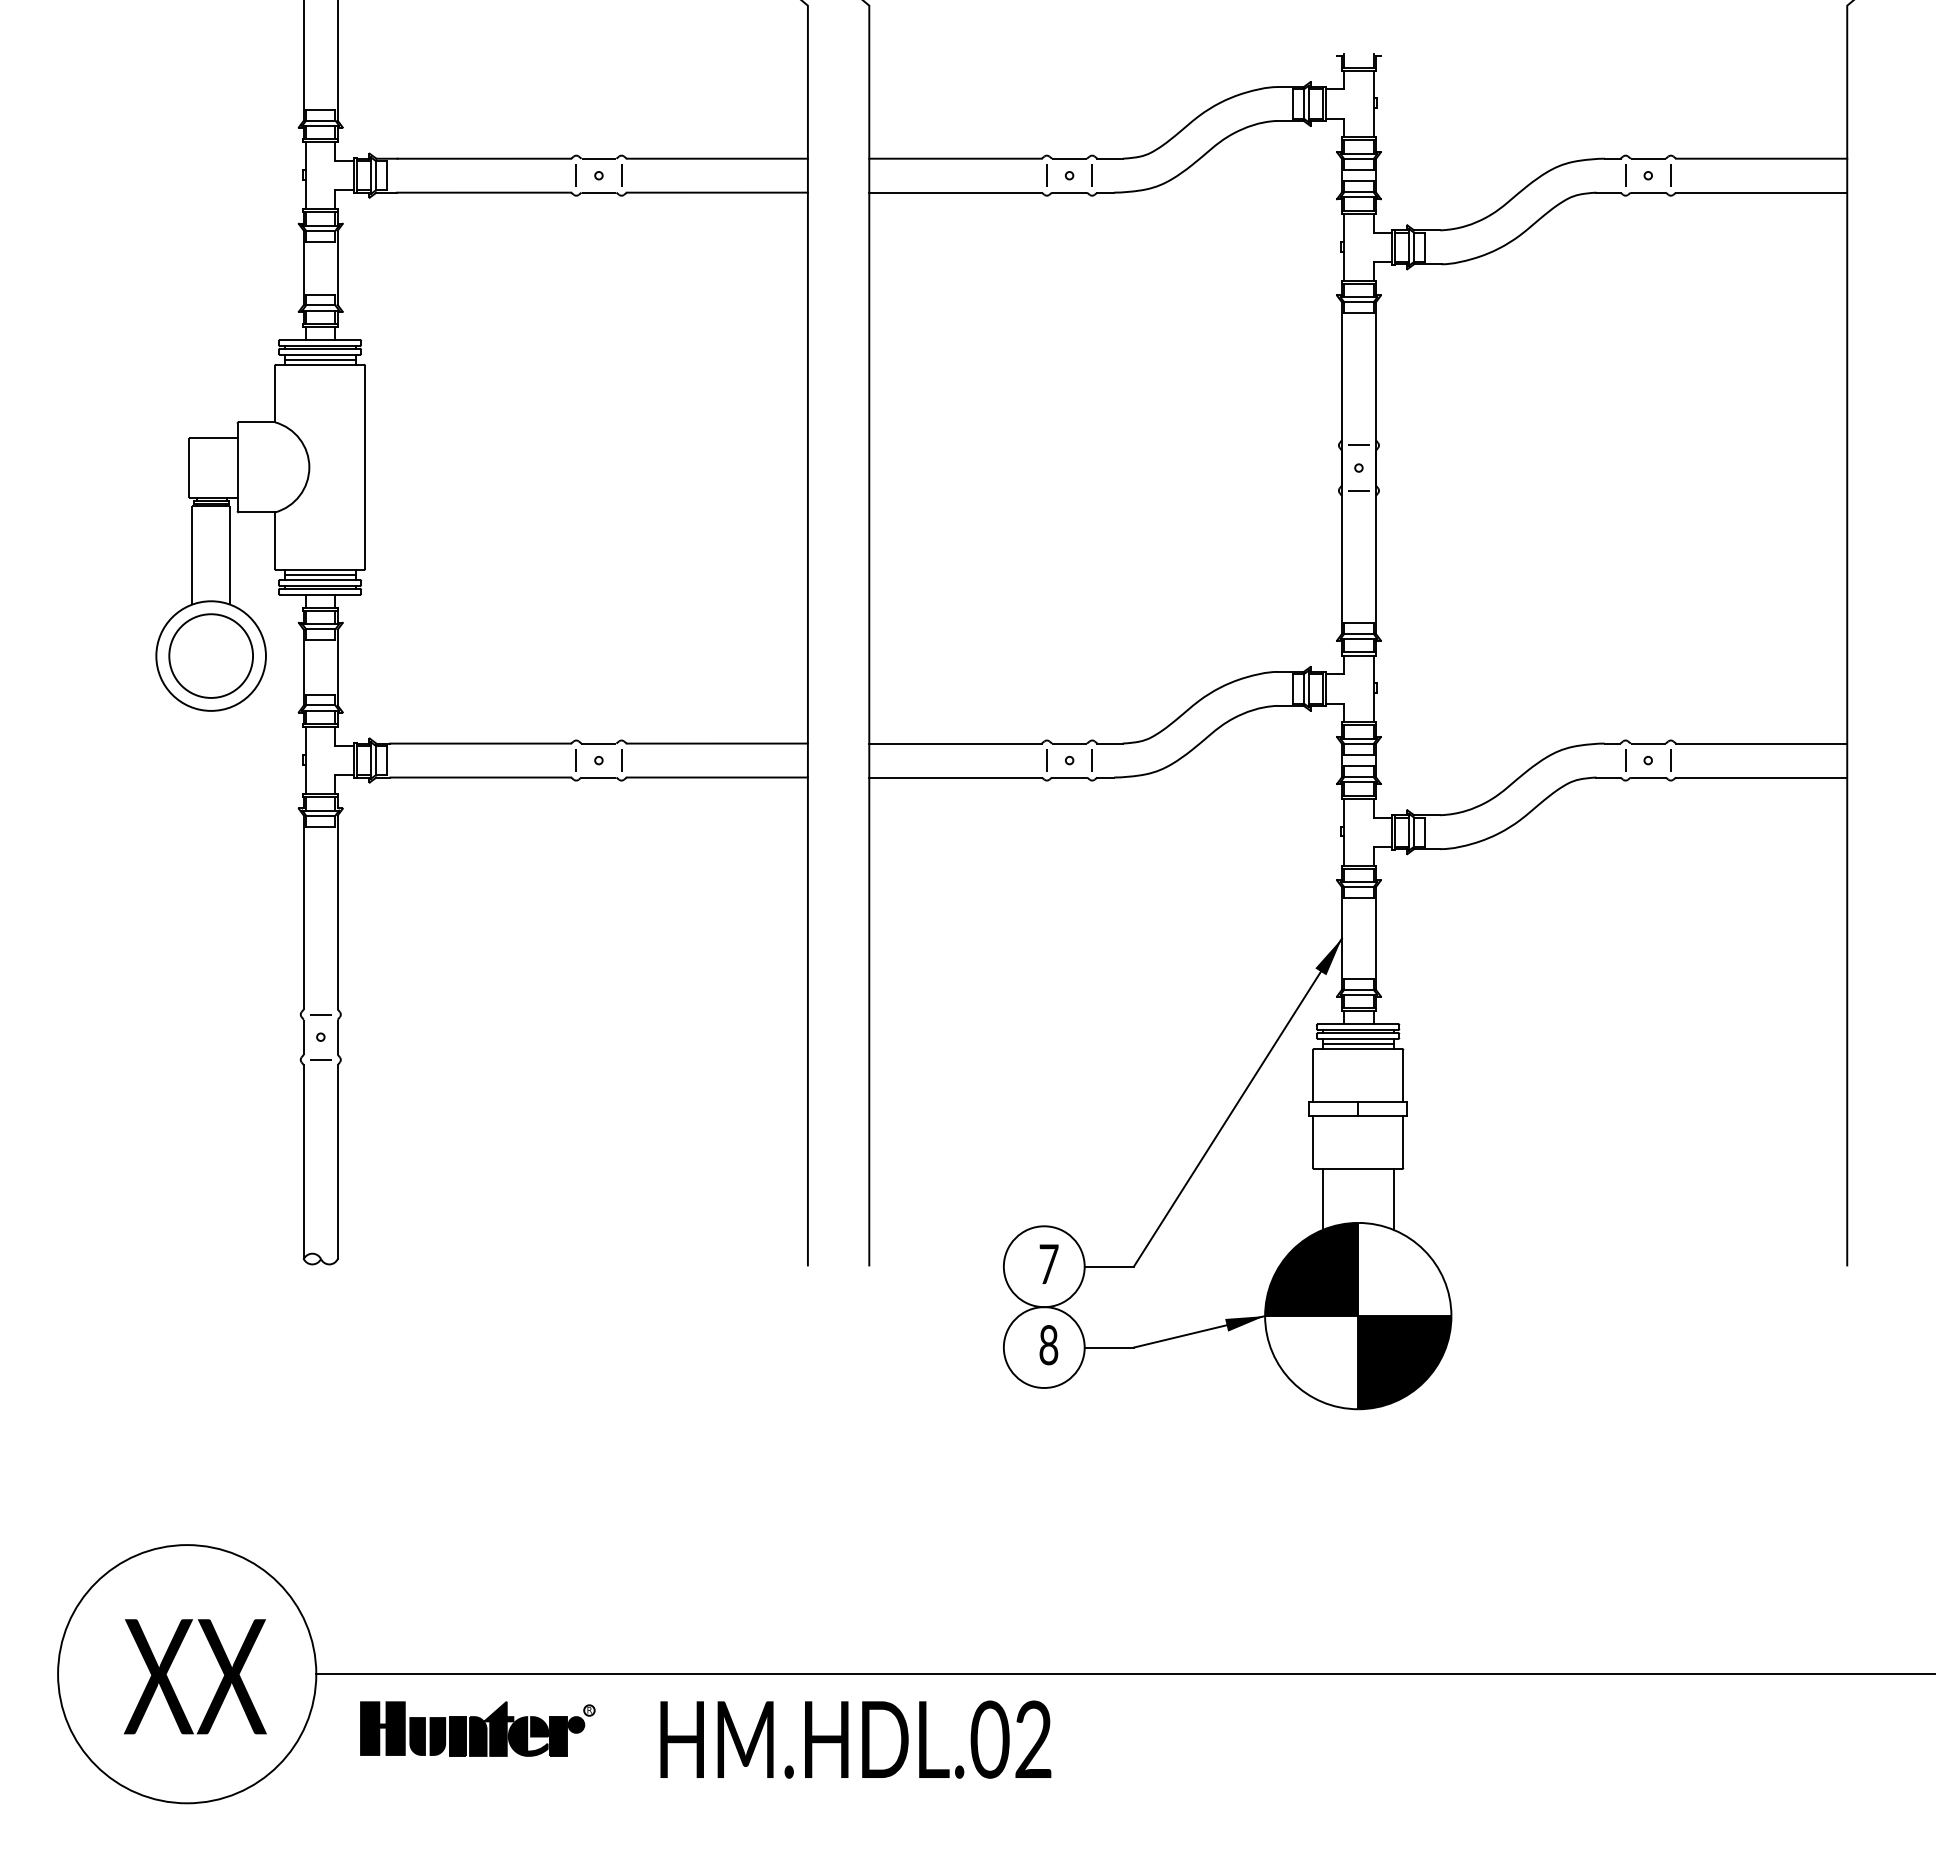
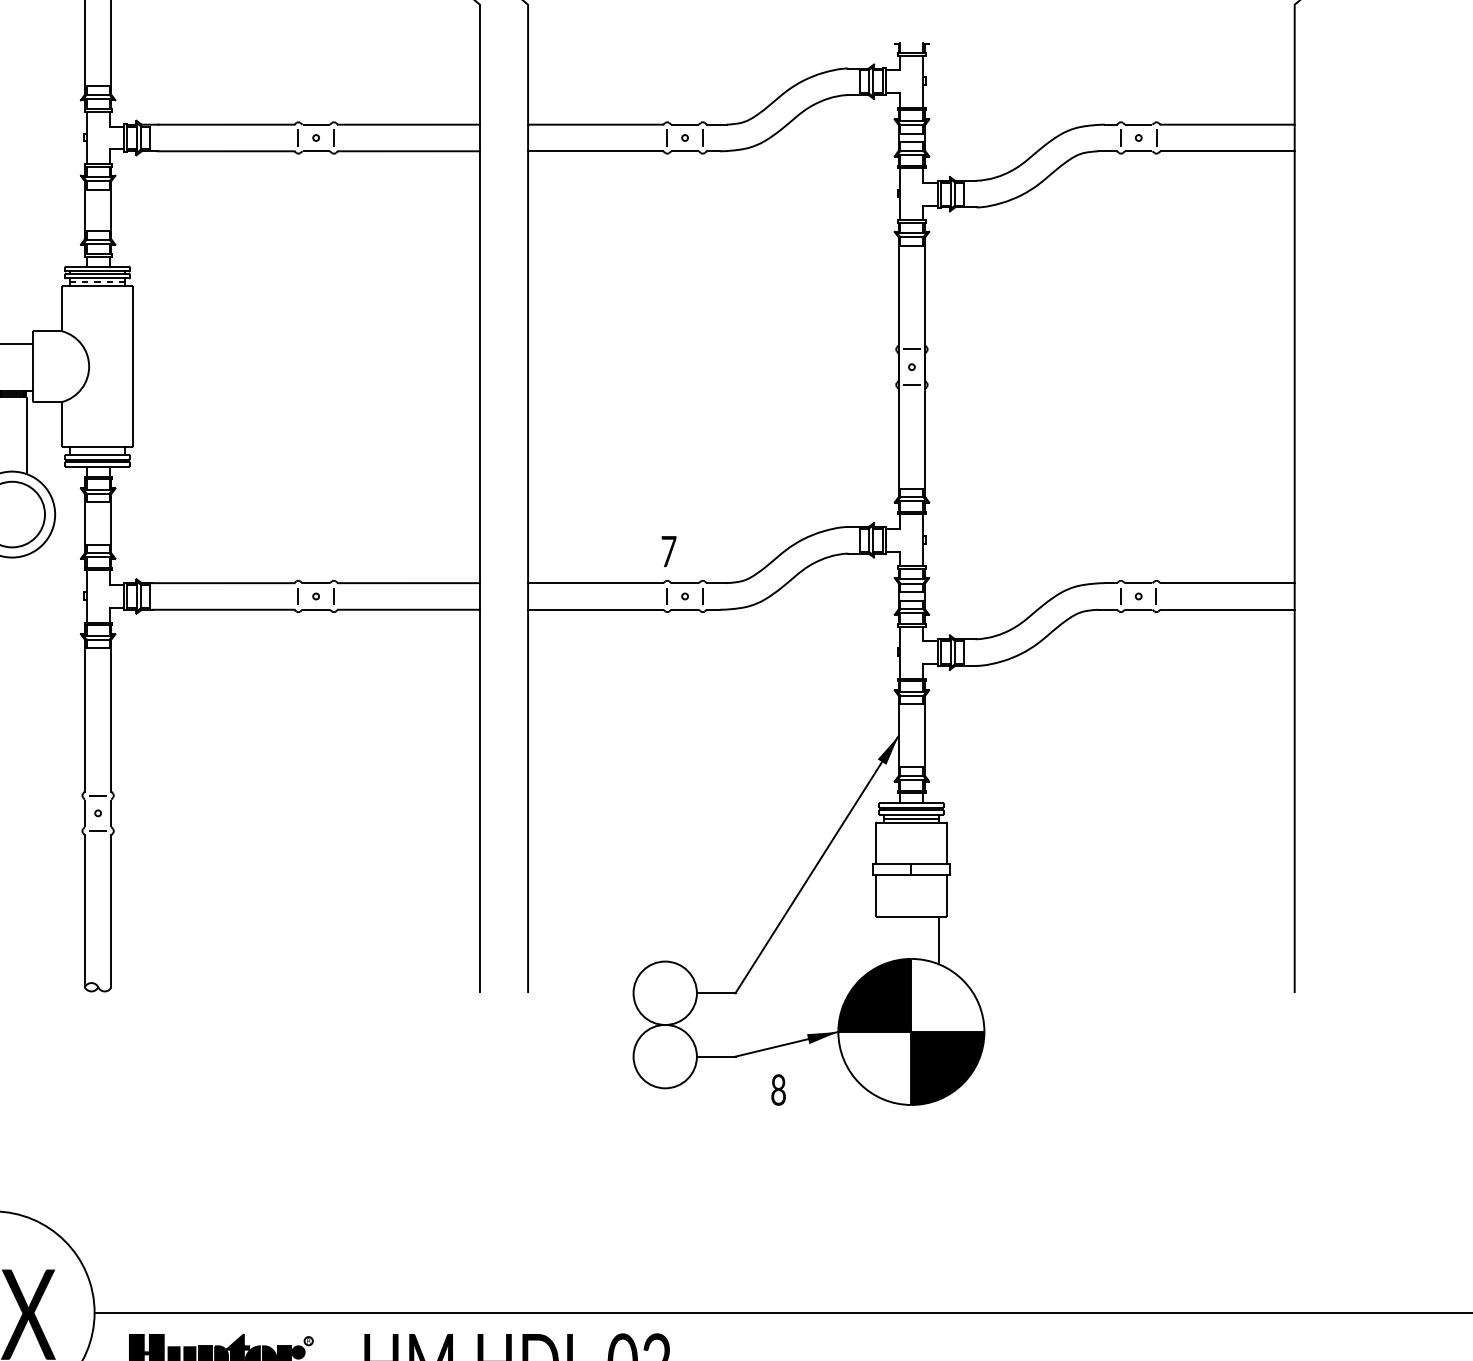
line: (320, 359) -> (97, 282), solid -> dashed
line: (319, 574) -> (97, 450), removed
line: (1322, 1199) -> (883, 940), removed
text: (1048, 1263) -> (668, 550), moved
text: (1048, 1345) -> (778, 1090), moved

